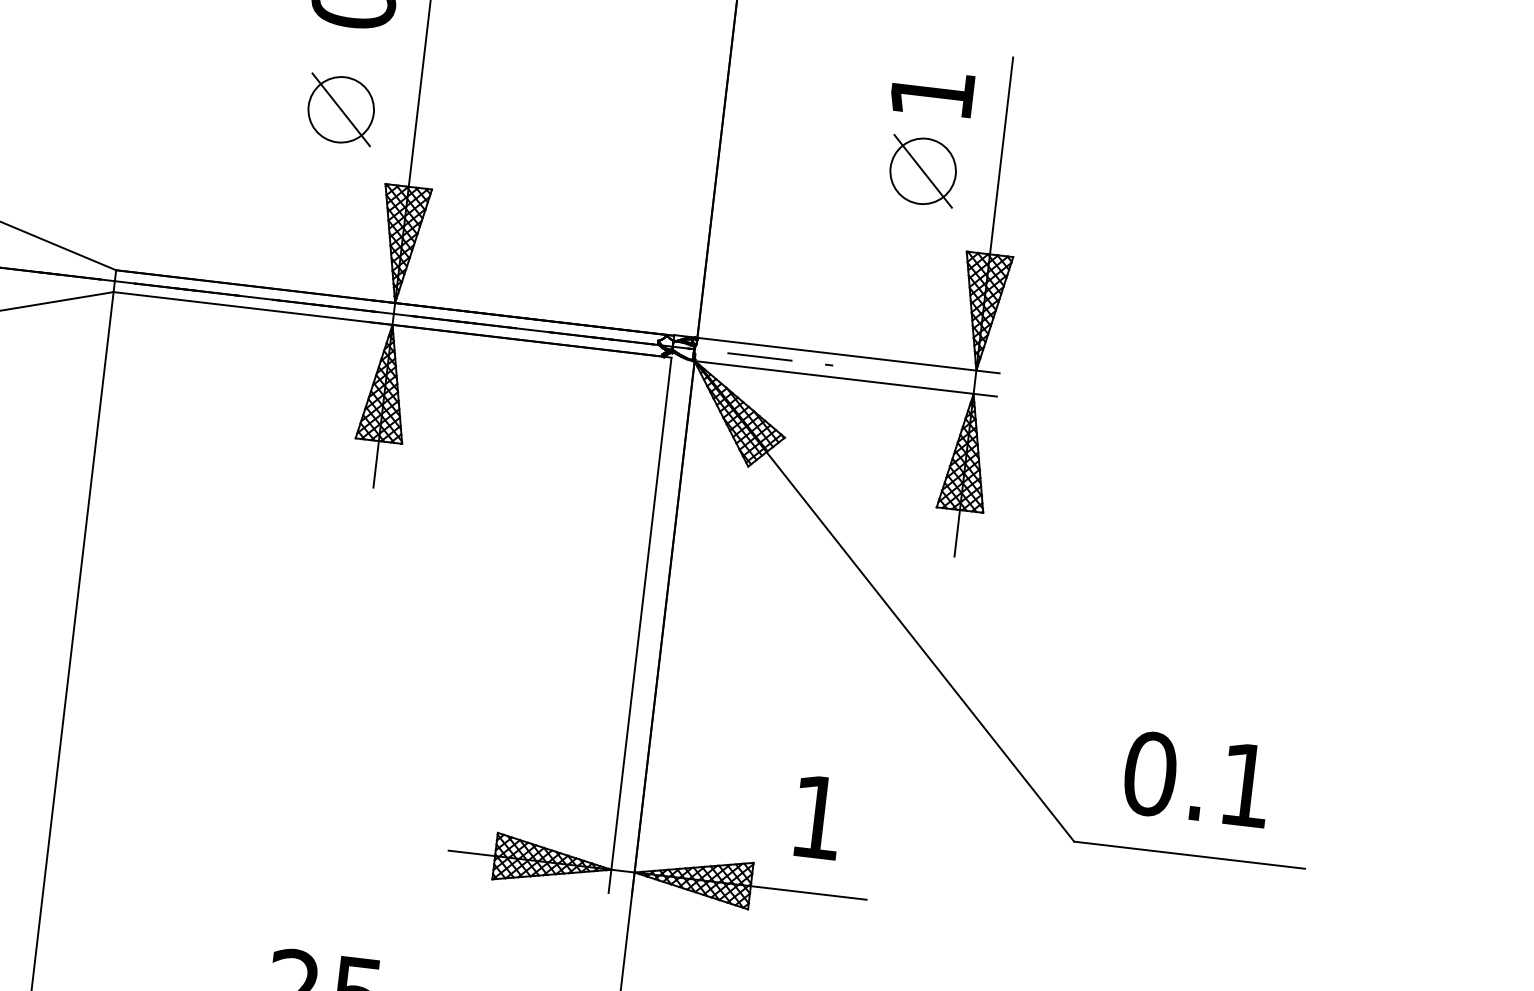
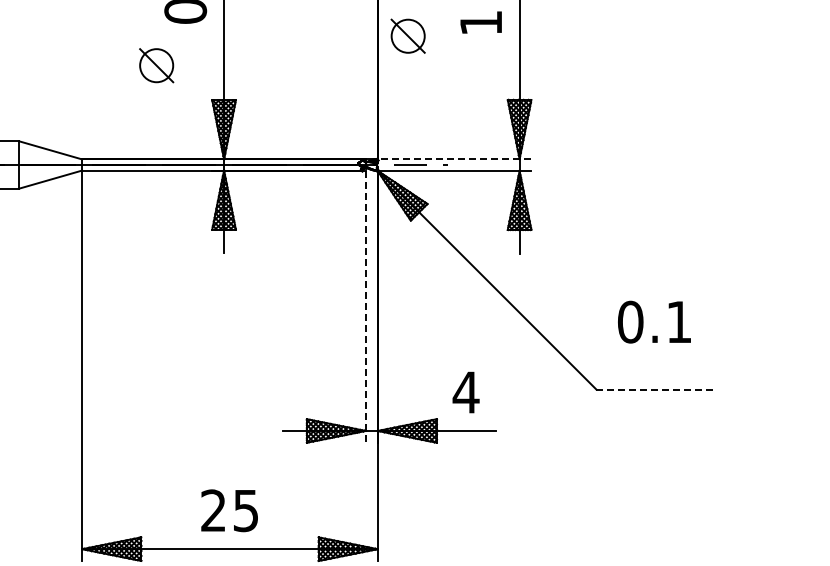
part: (340, 109) -> (156, 65), moved
part: (921, 169) -> (407, 35), moved
line: (846, 356) -> (453, 159), solid -> dashed
line: (639, 624) -> (365, 306), solid -> dashed
text: (1197, 778) -> (654, 321), moved
text: (816, 817) -> (465, 392), 1 -> 4
line: (1190, 855) -> (655, 389), solid -> dashed

